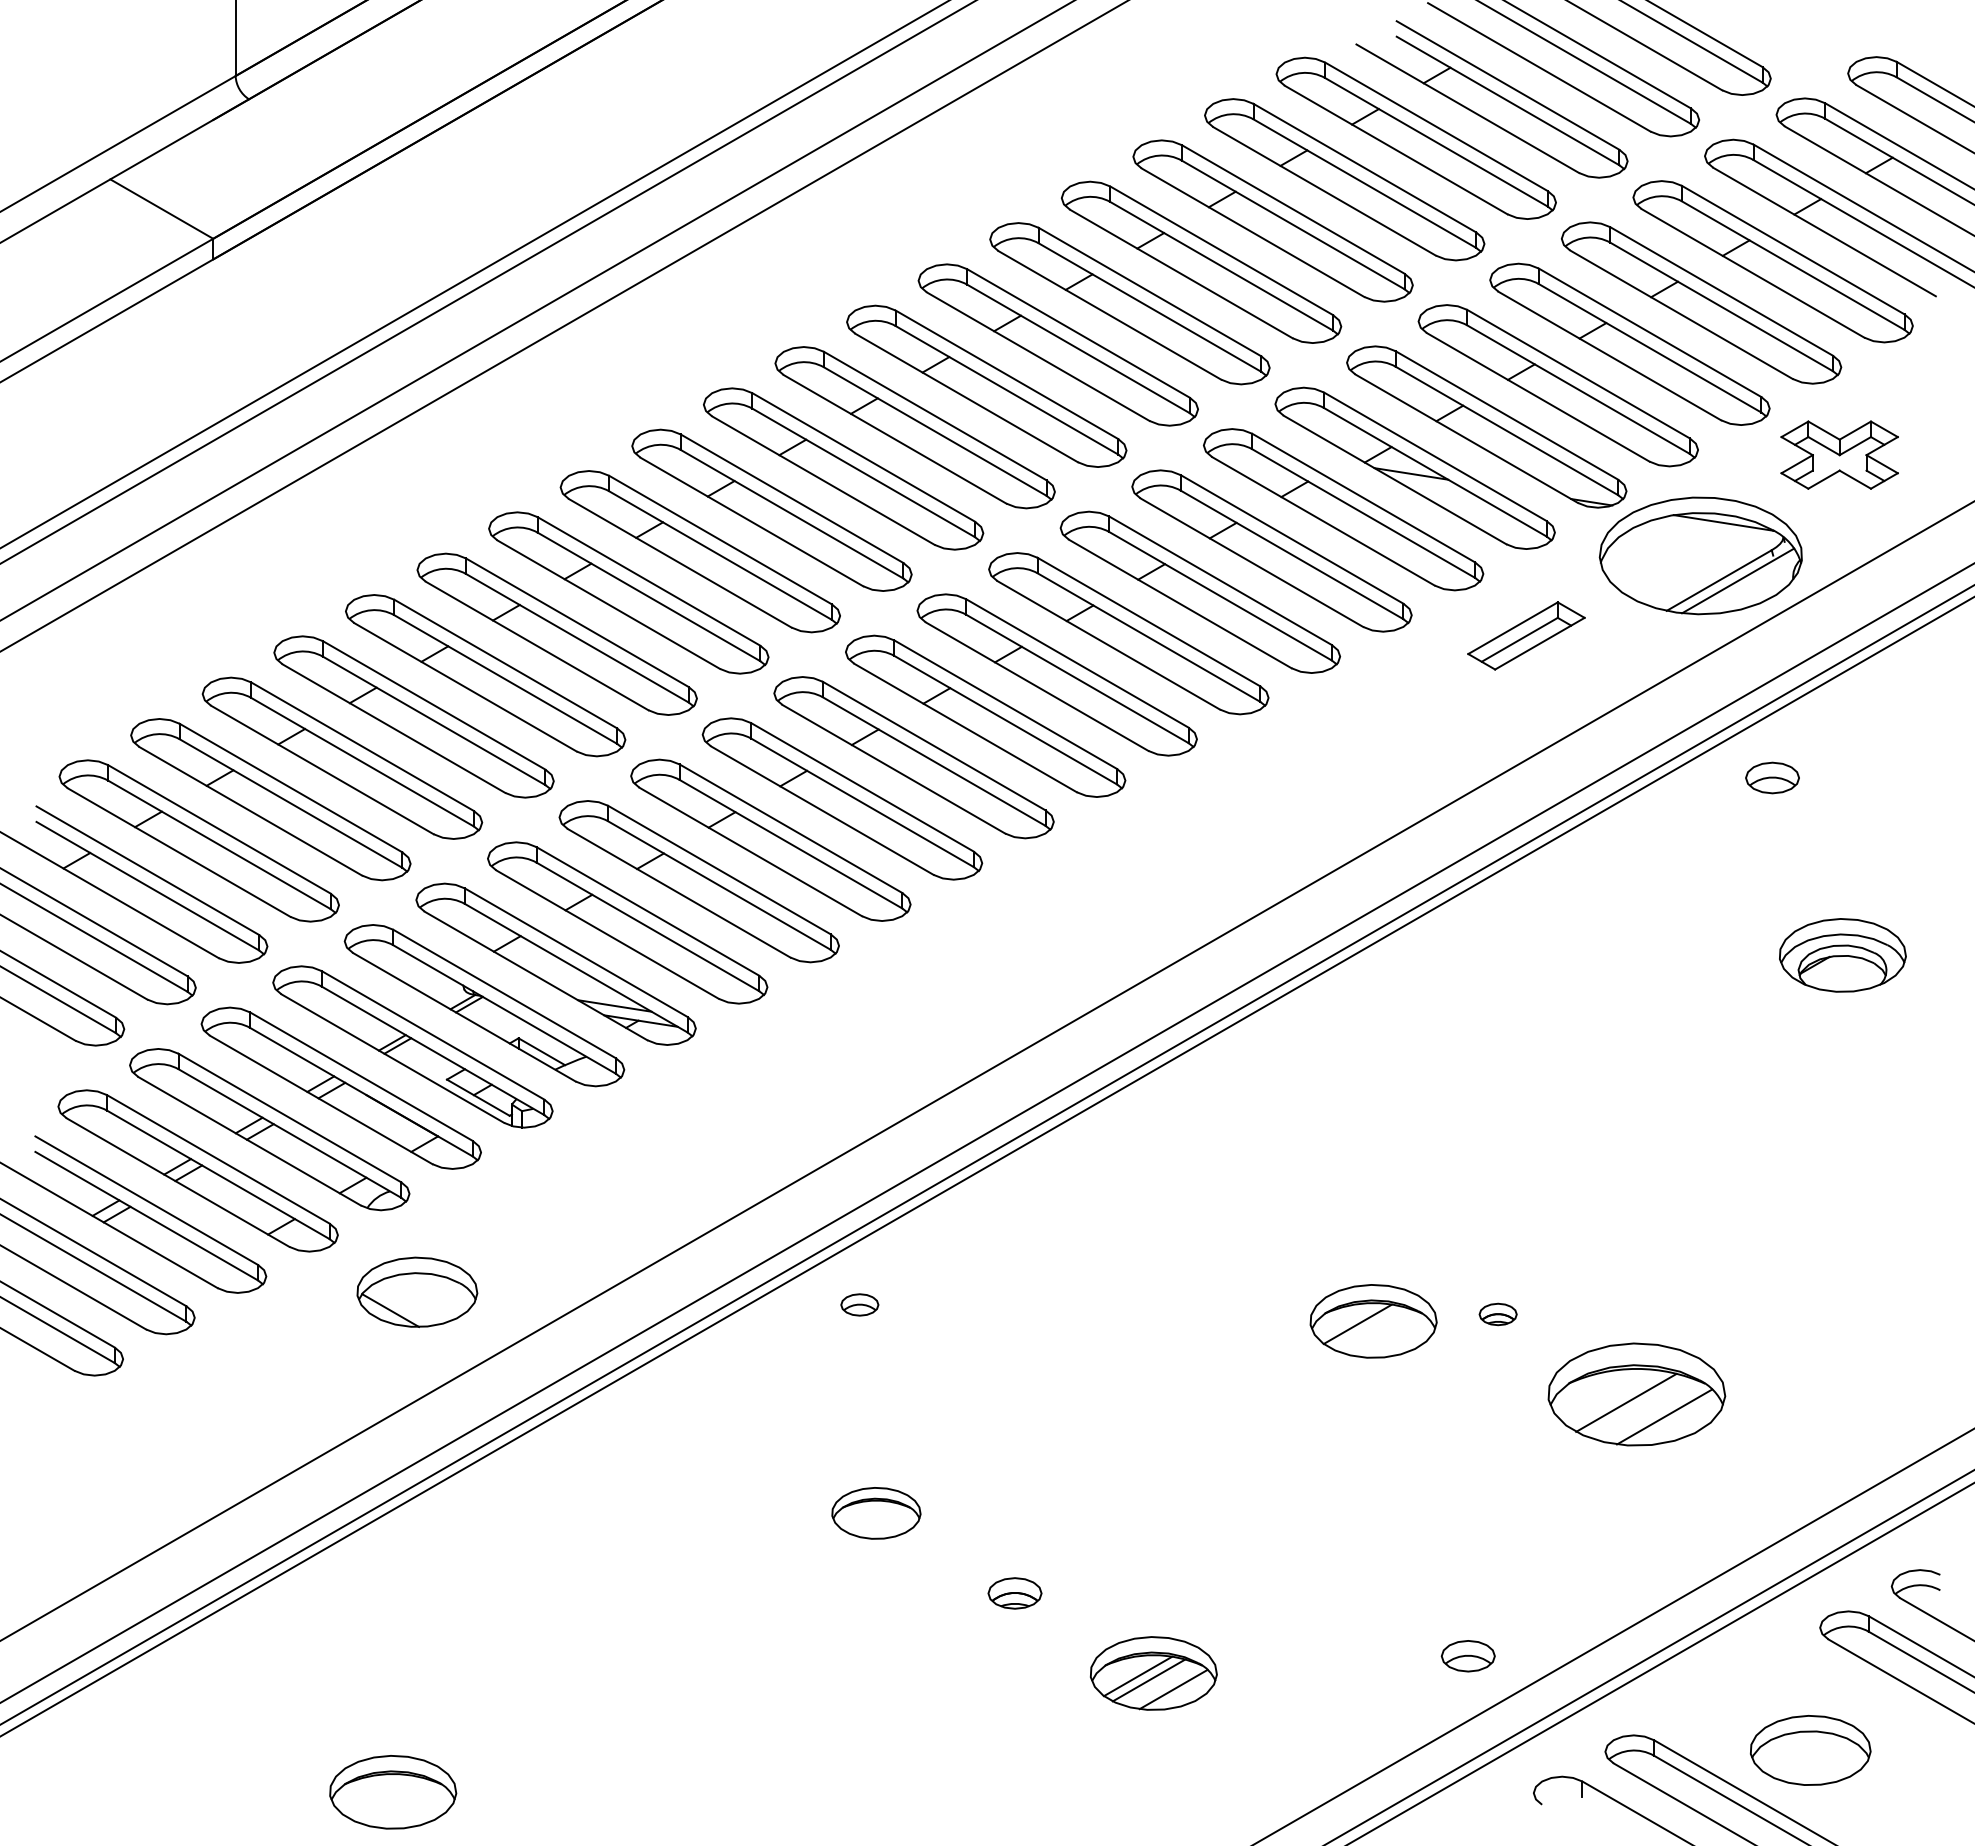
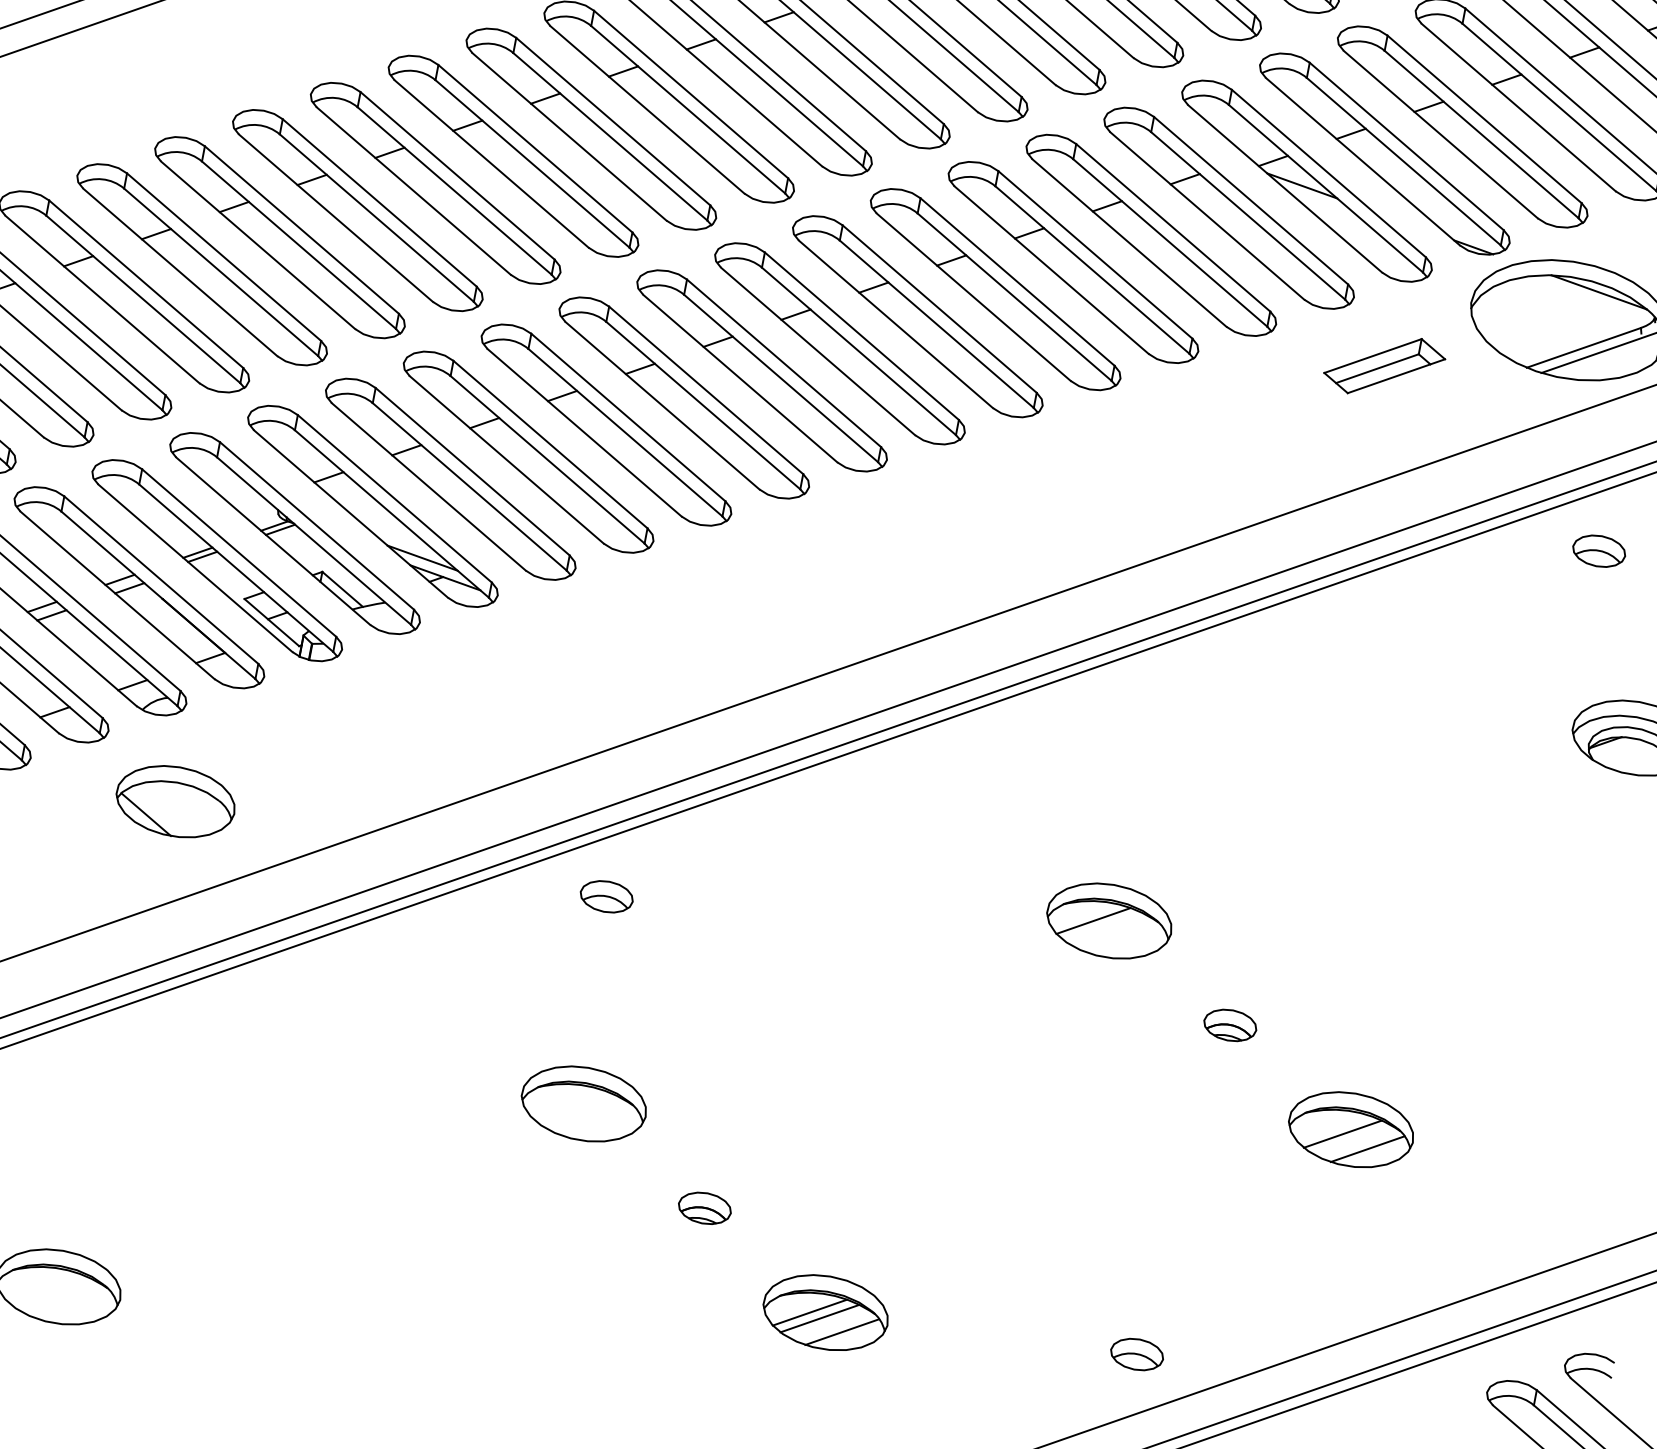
part: (859, 1304) -> (606, 896), size x1.43
part: (1497, 1314) -> (1229, 1025), size x1.43
part: (1373, 1321) -> (1109, 921), moved
part: (1637, 1394) -> (1351, 1129), size x0.71
part: (876, 1513) -> (584, 1104), size x1.43

